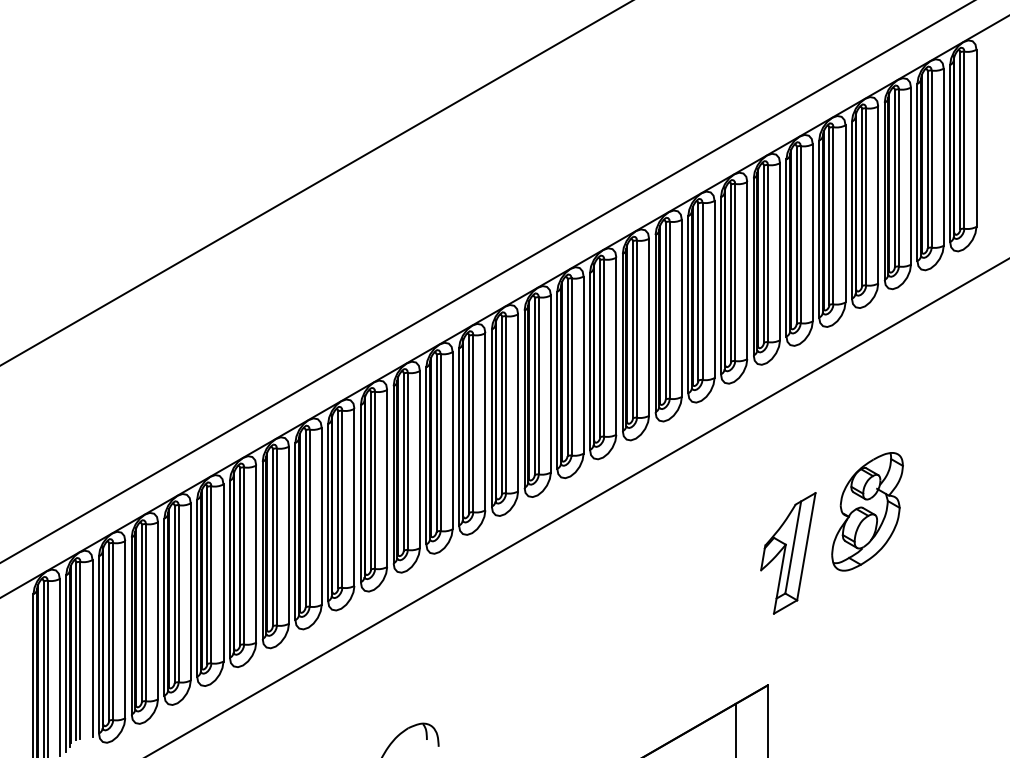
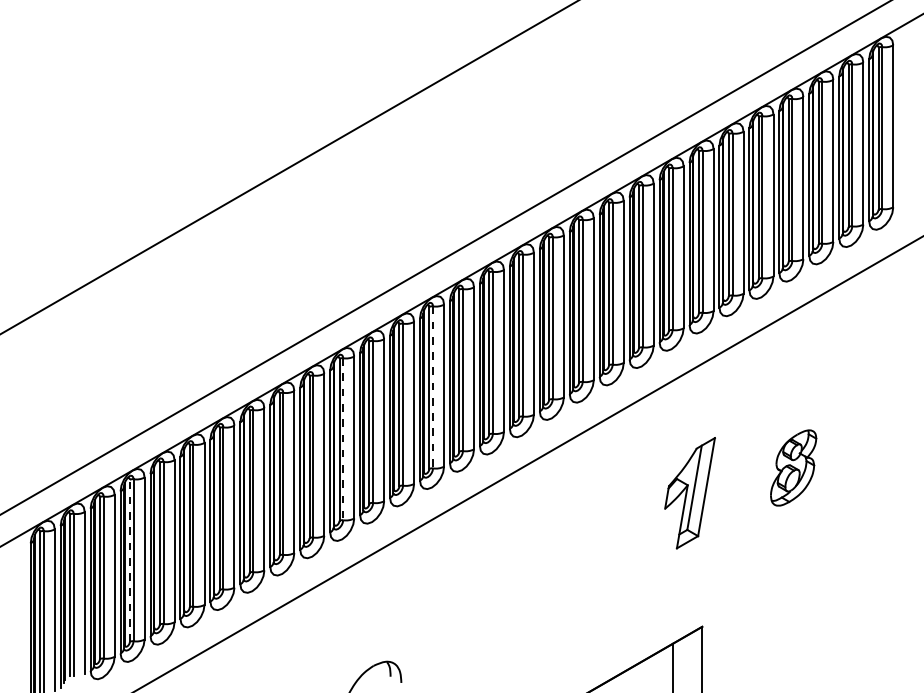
line: (473, 423) -> (433, 387), solid -> dashed
line: (375, 480) -> (343, 439), solid -> dashed
part: (867, 511) -> (793, 467), size x0.7
part: (788, 553) -> (690, 493), moved
line: (141, 613) -> (129, 560), solid -> dashed

